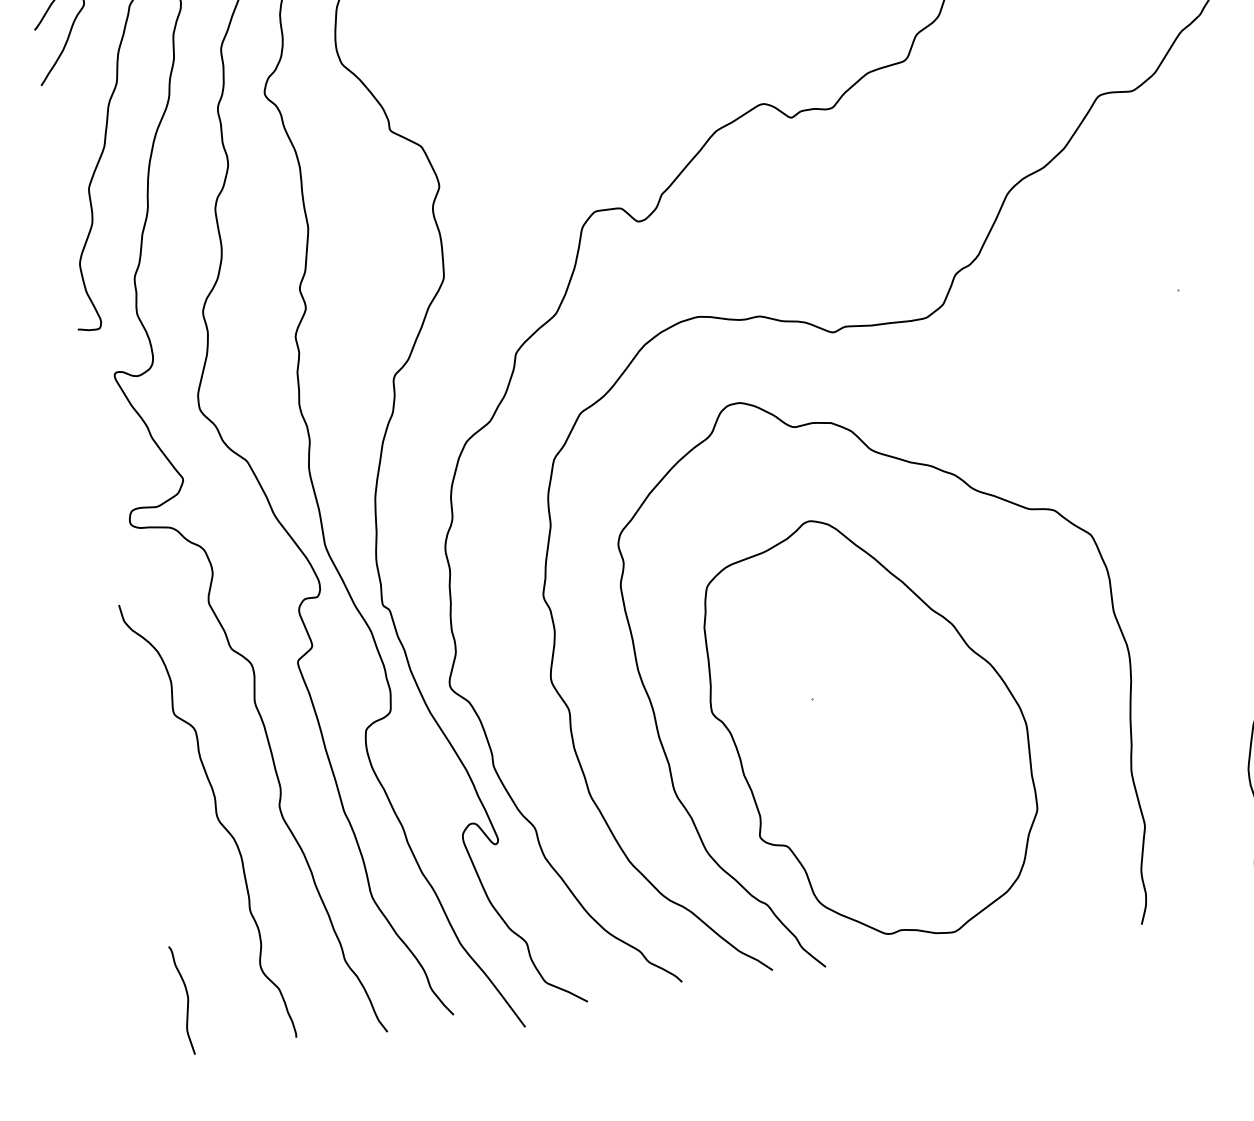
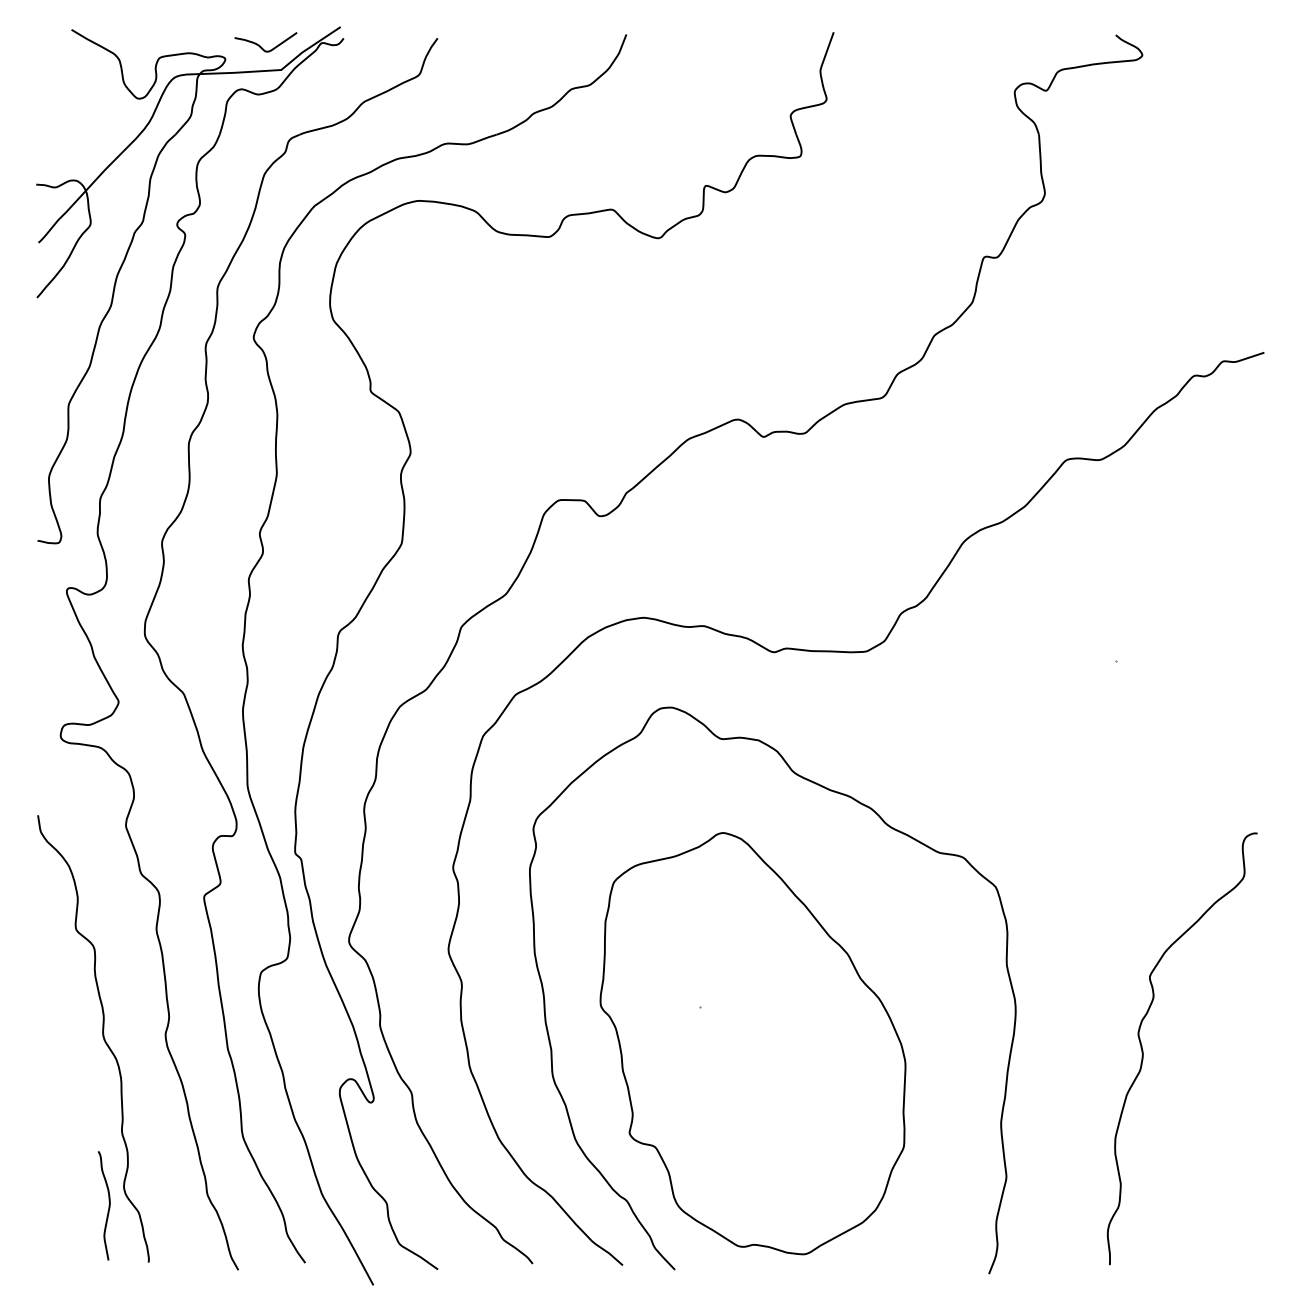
curve: (186, 999) -> (108, 1205), moved

